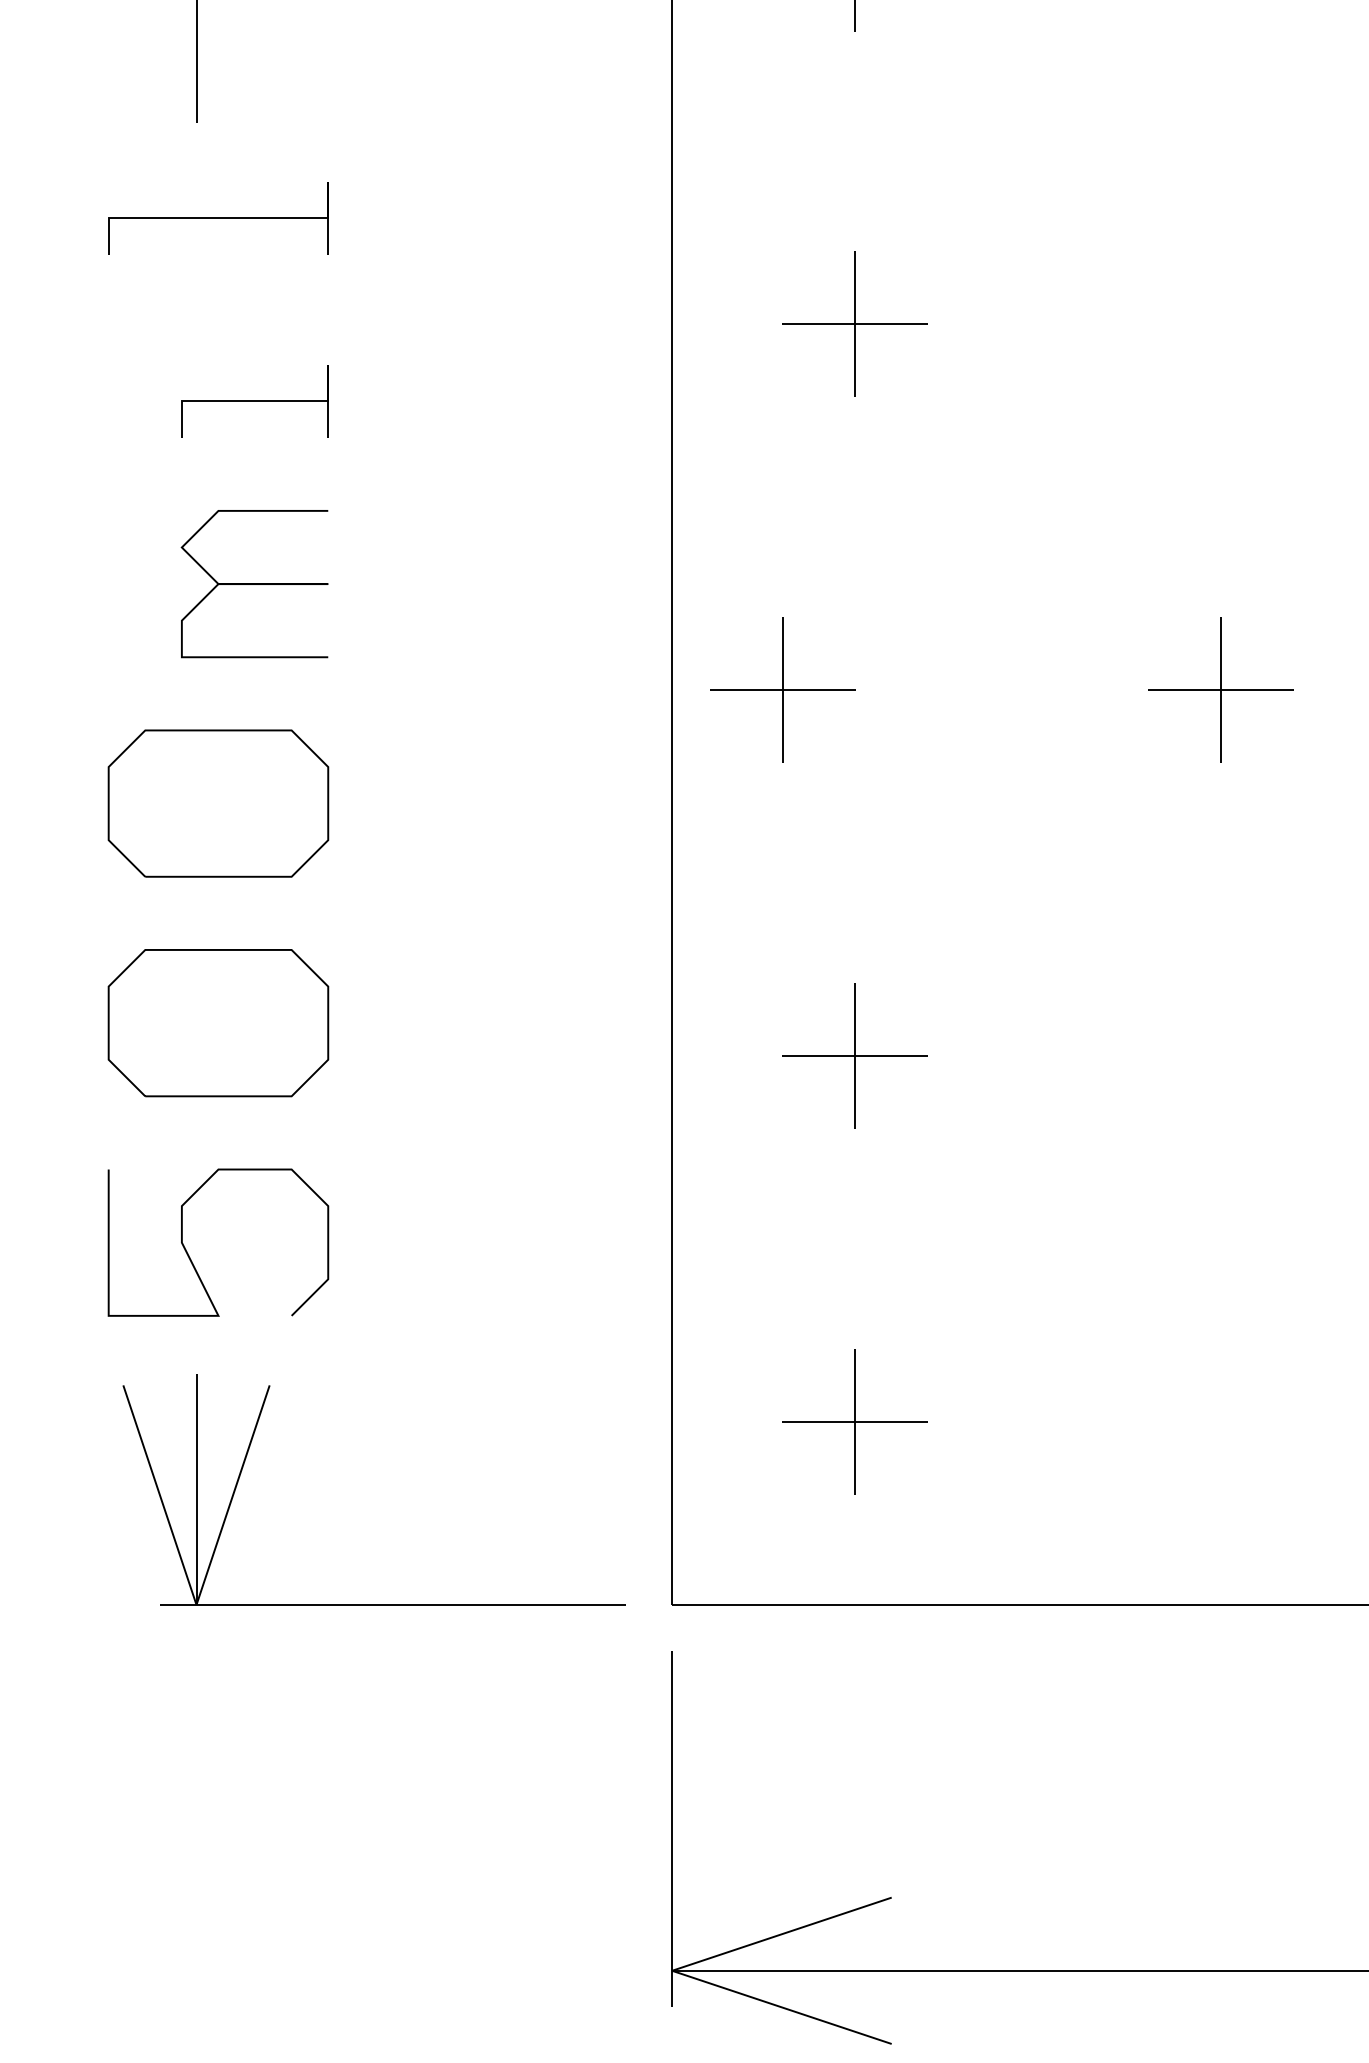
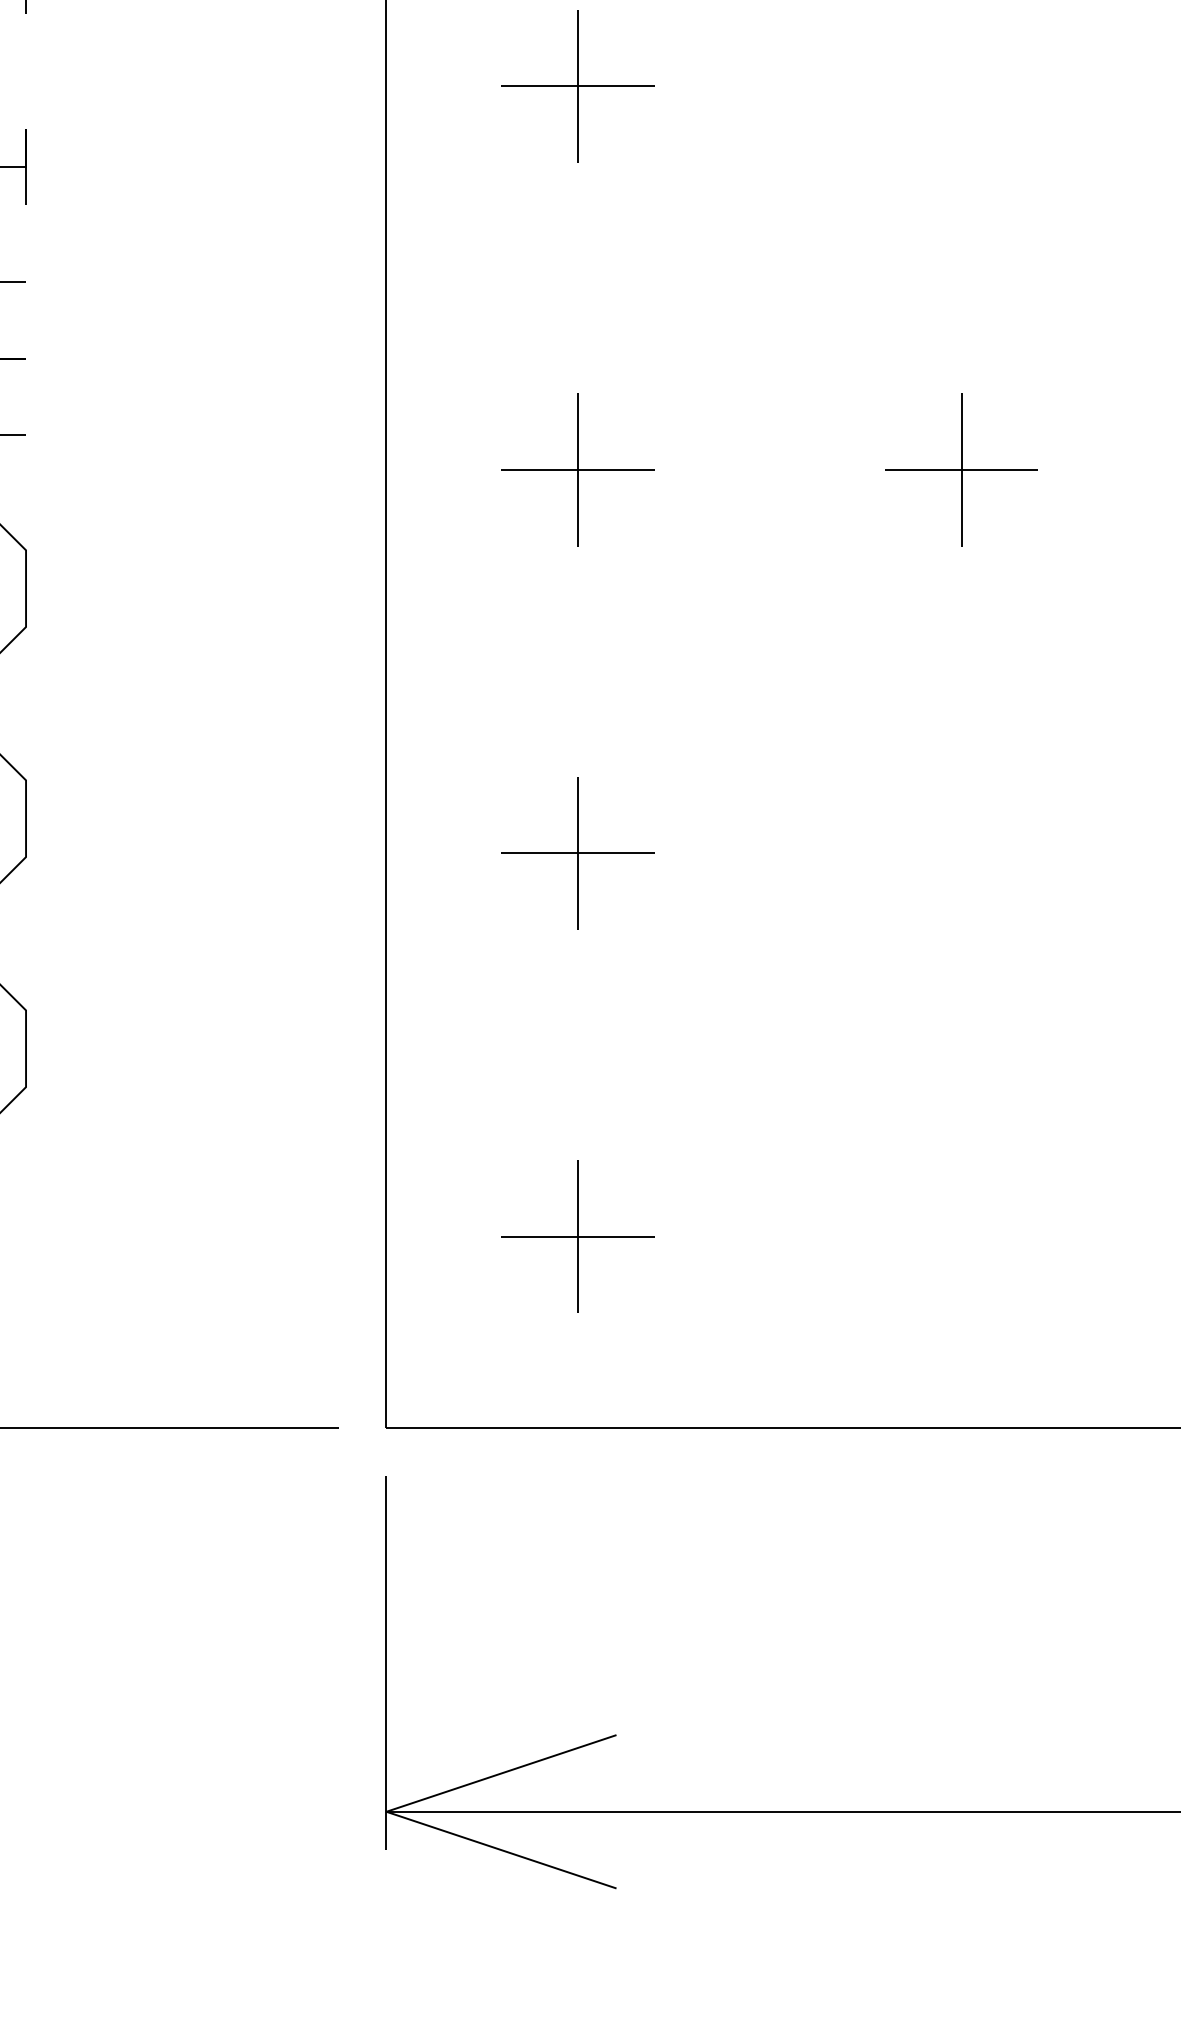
part: (782, 689) -> (577, 469), moved

